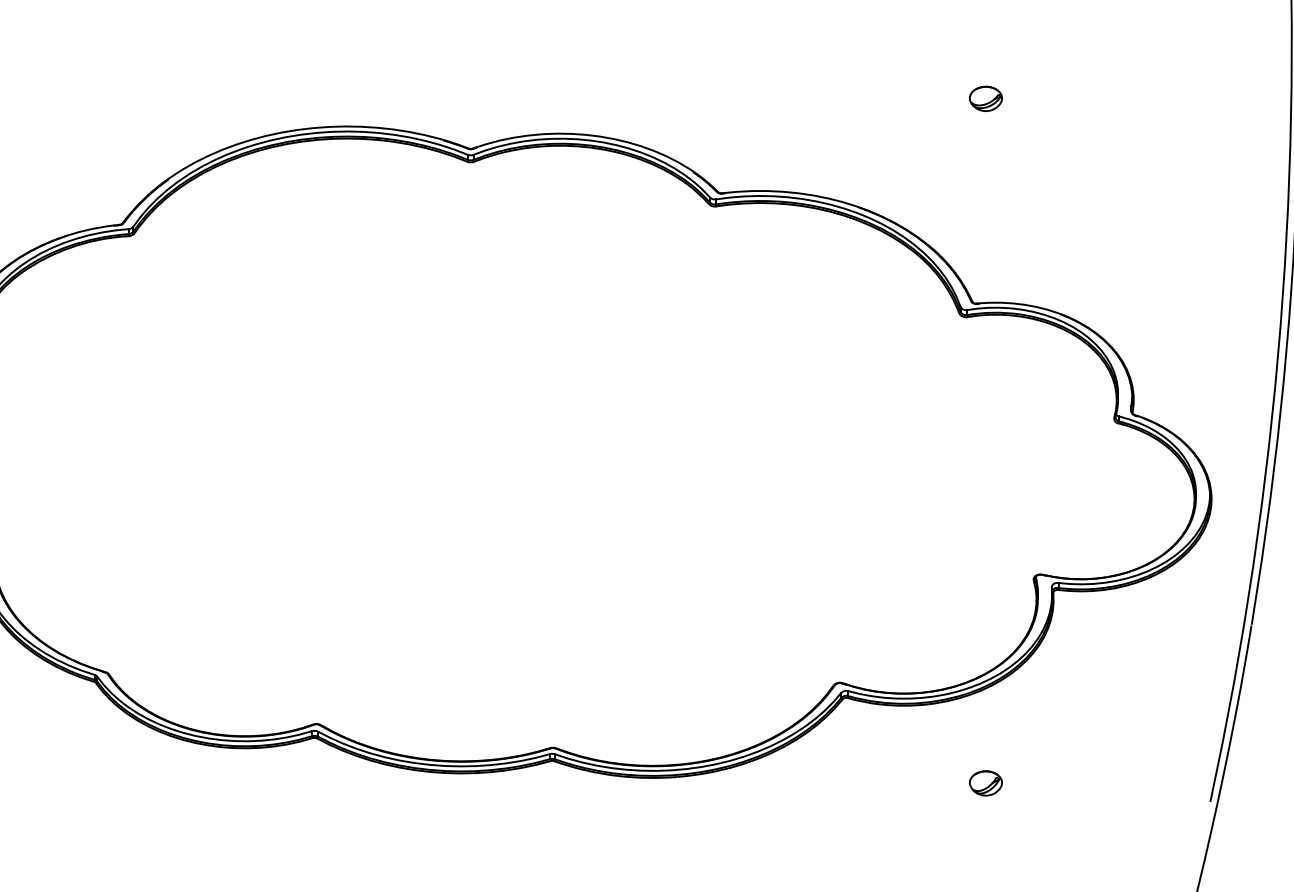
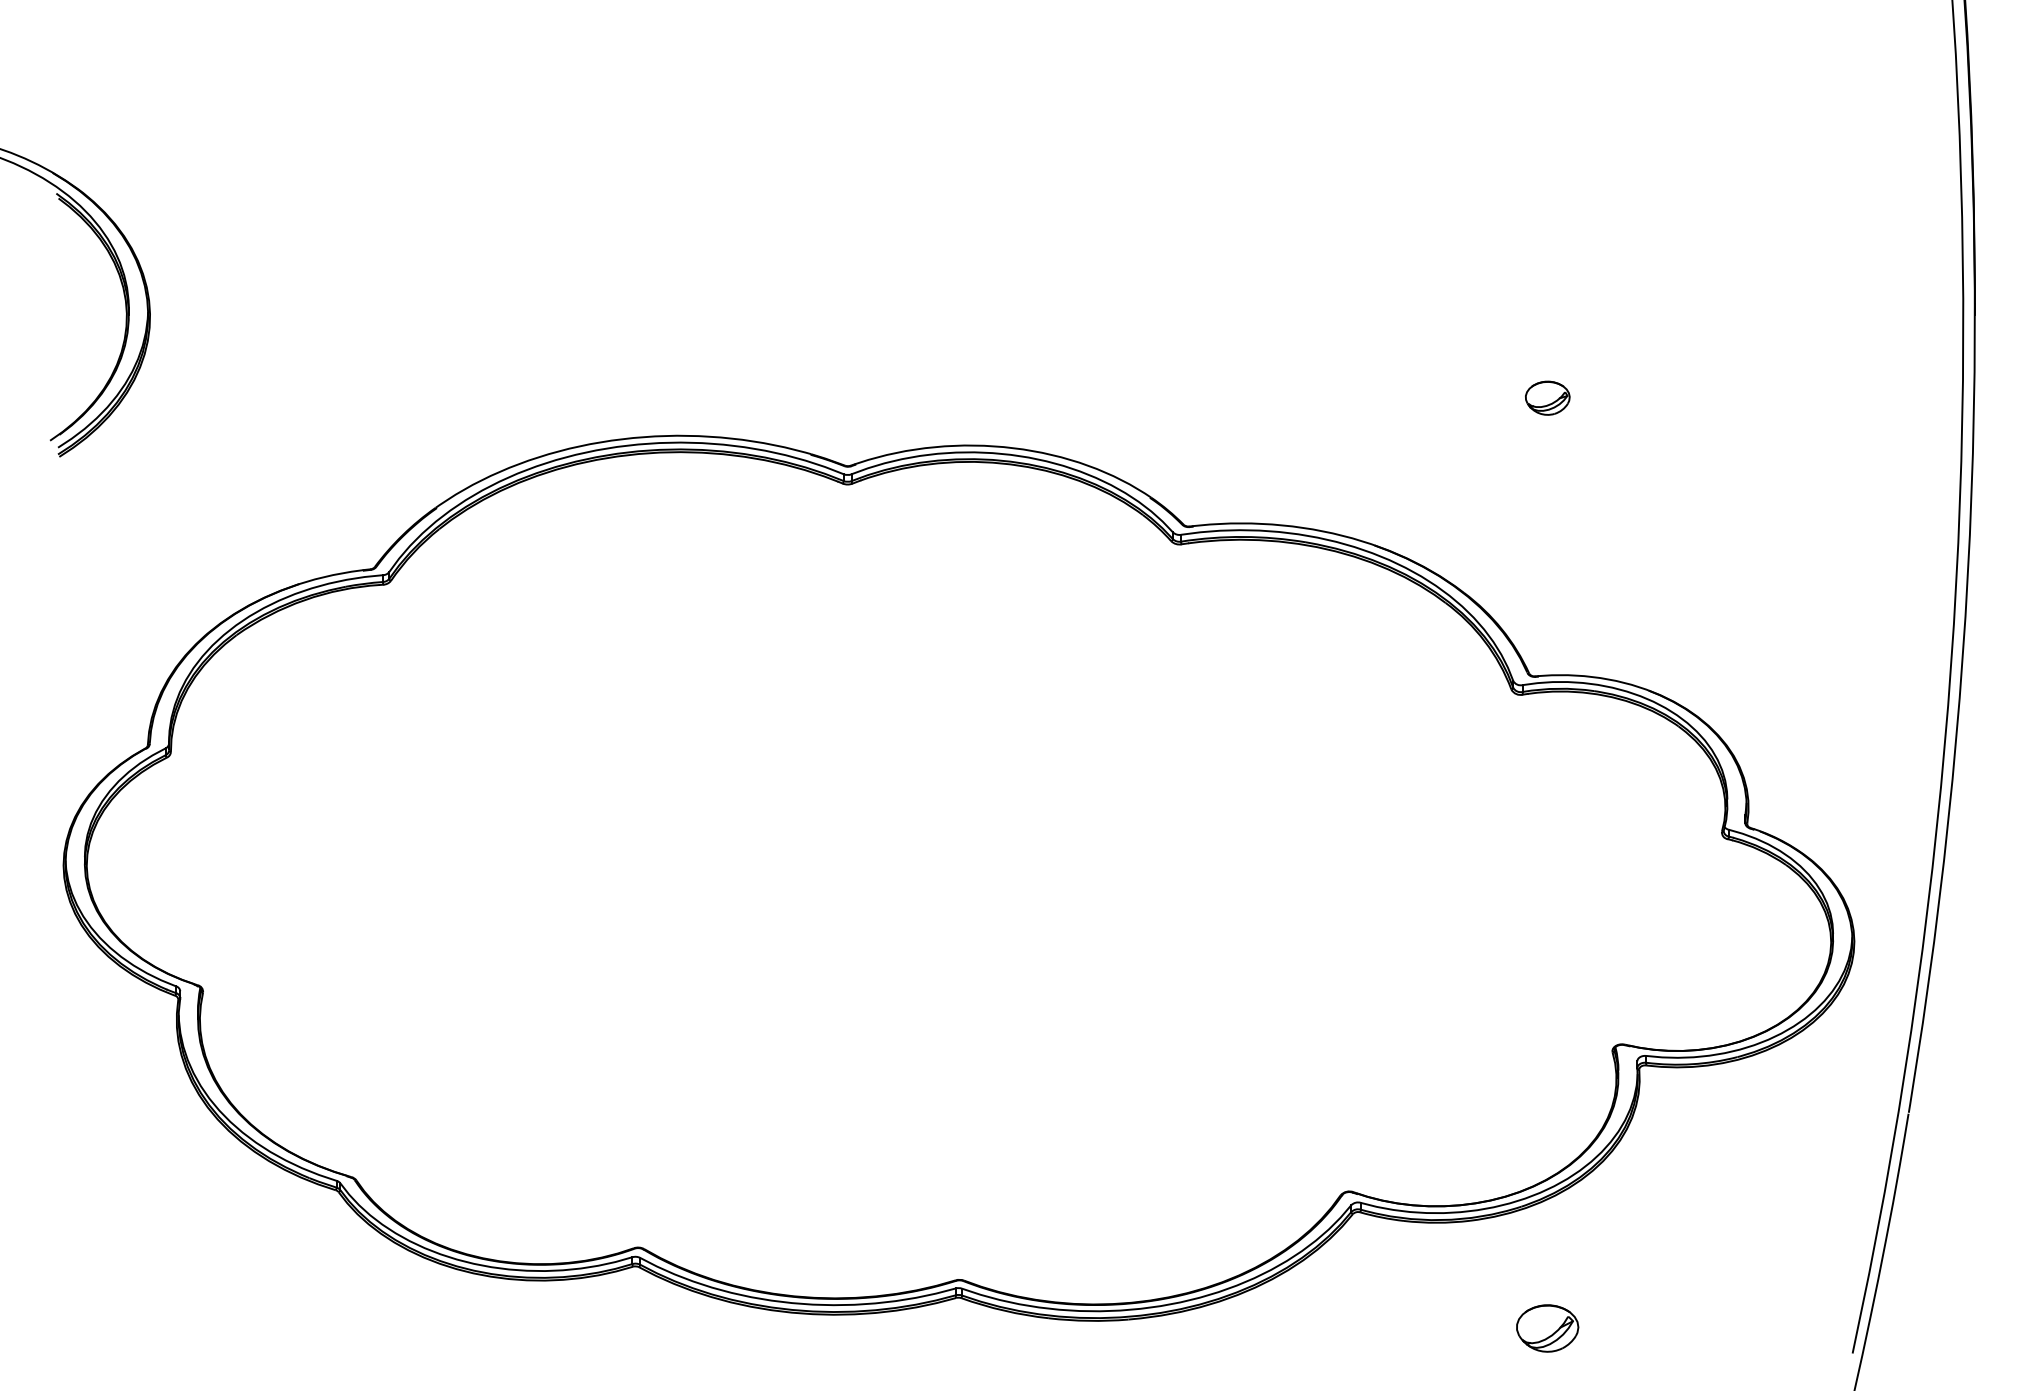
part: (985, 782) -> (1547, 1327), size x1.4

